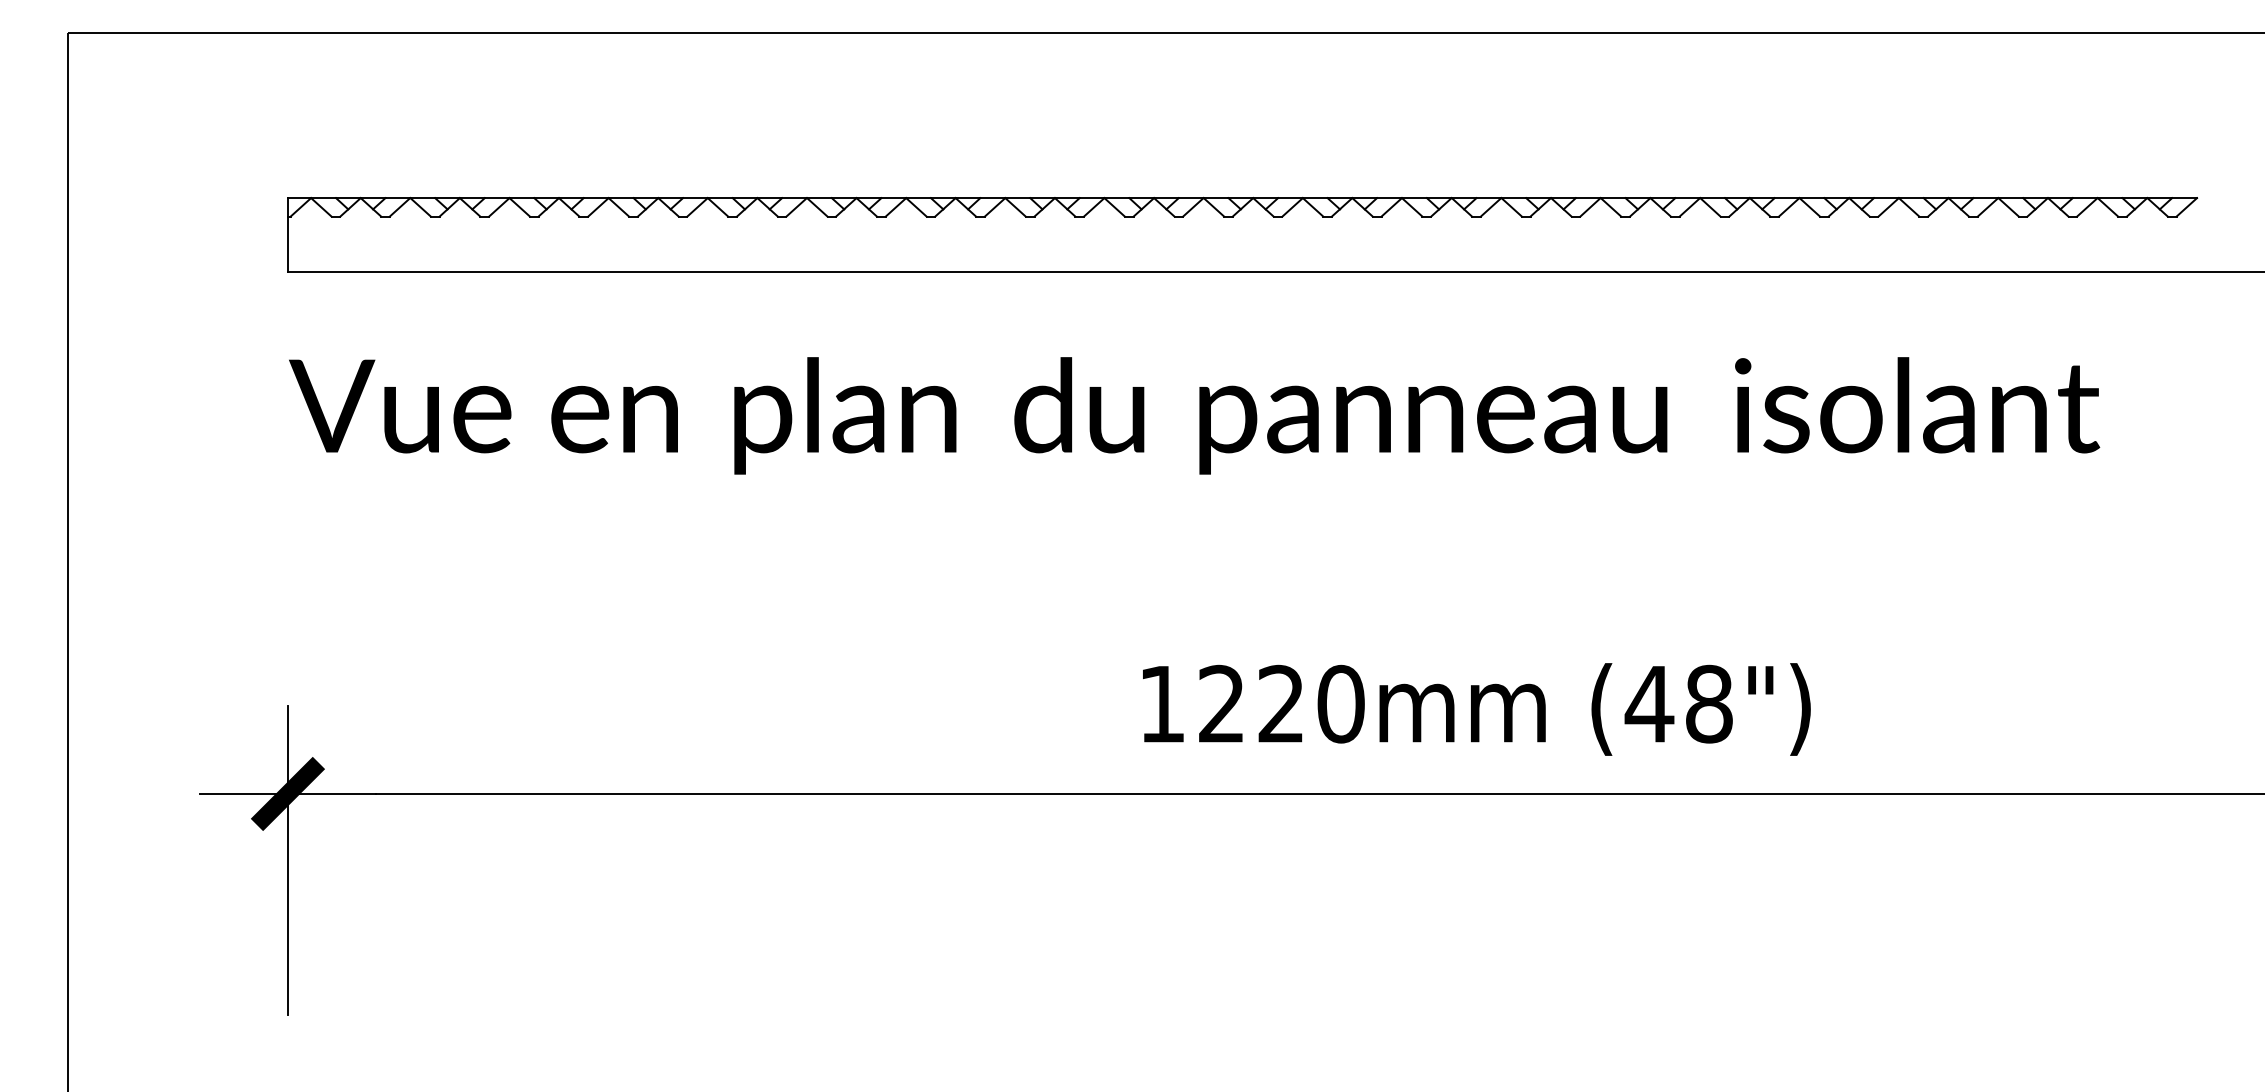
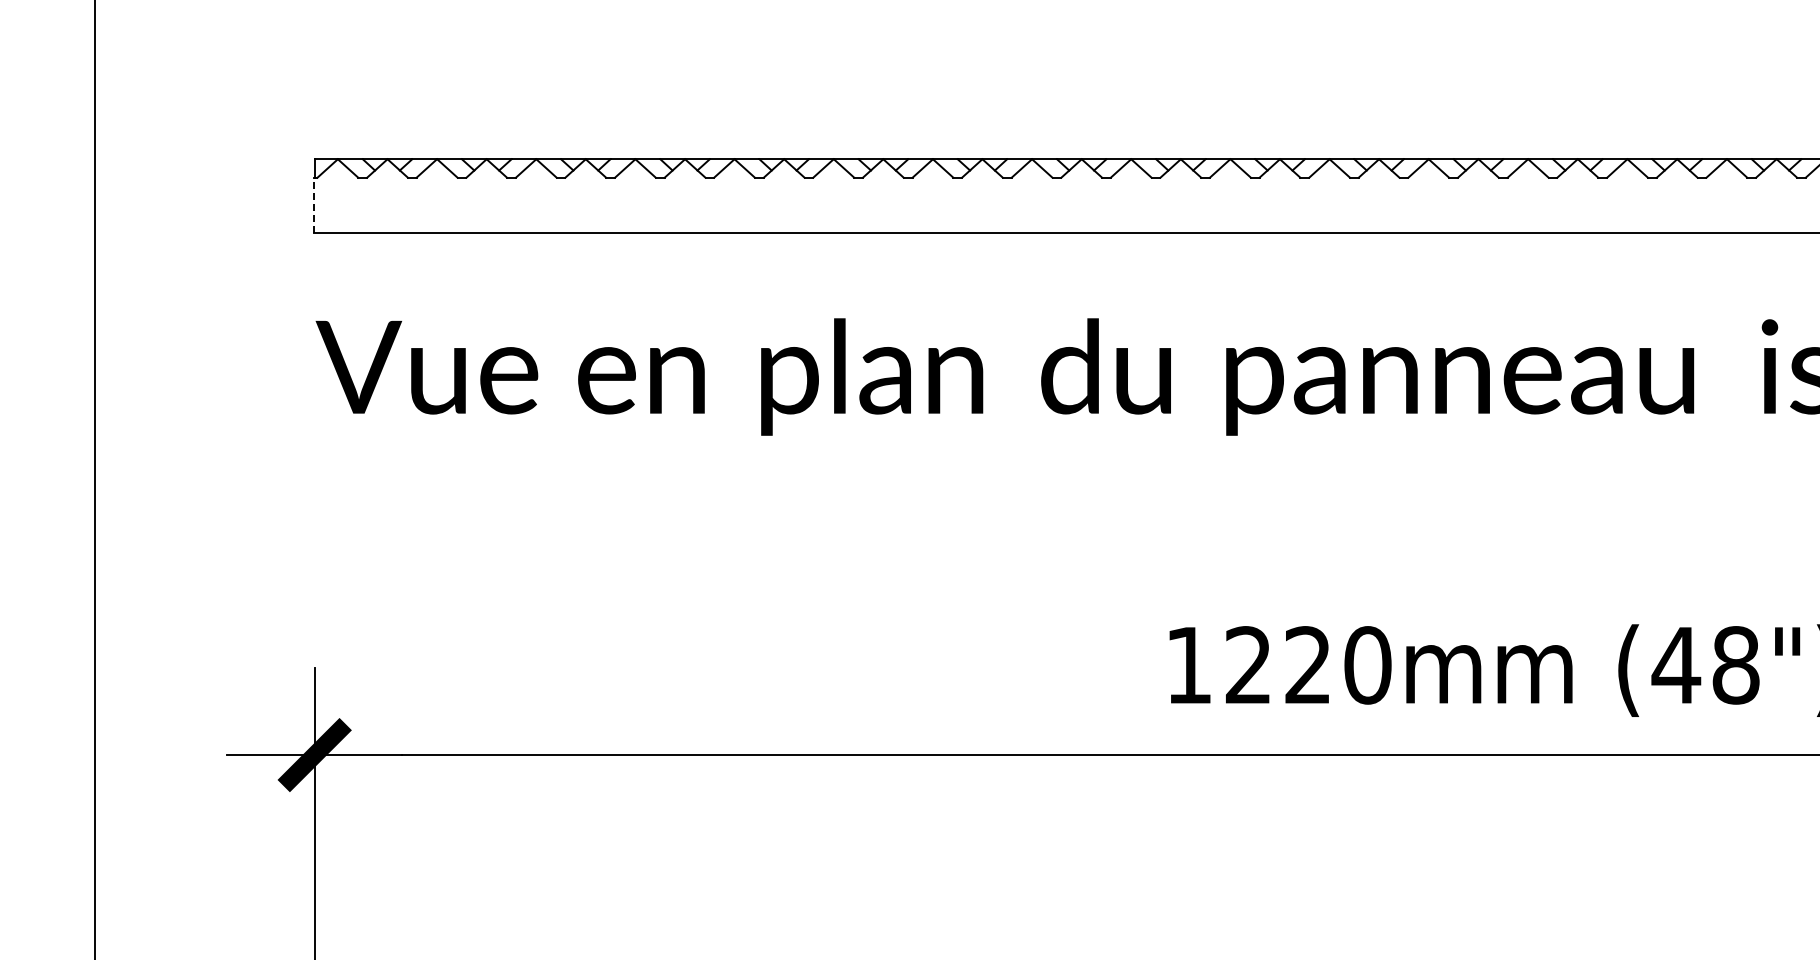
line: (287, 244) -> (314, 205), solid -> dashed

